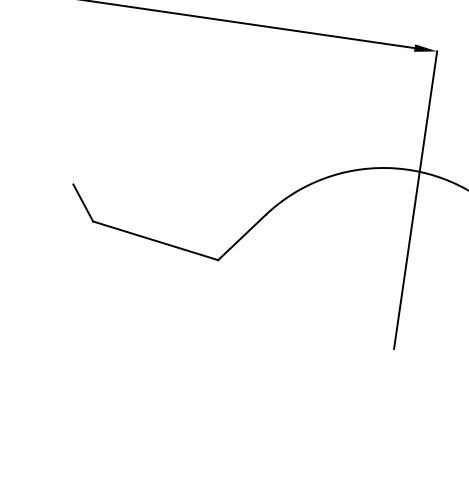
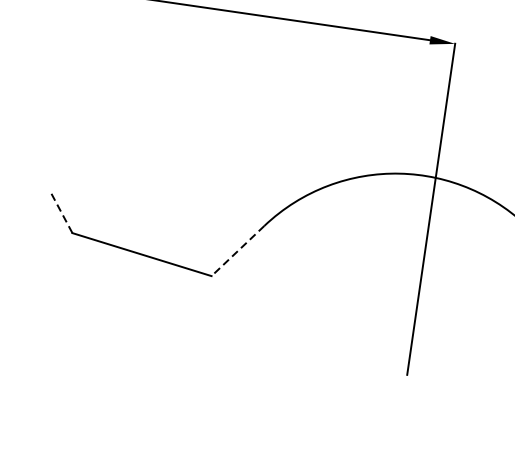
line: (83, 202) -> (61, 211), solid -> dashed
line: (241, 237) -> (237, 250), solid -> dashed

